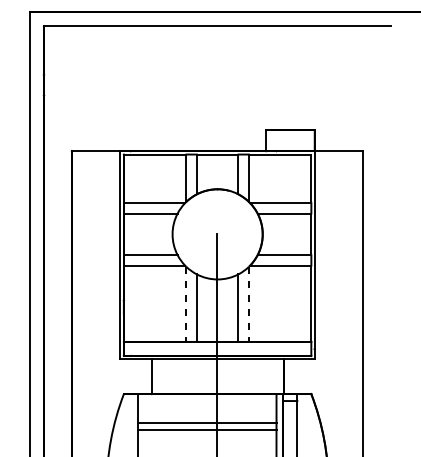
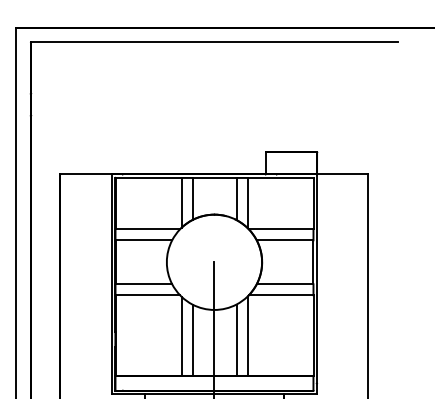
line: (186, 304) -> (181, 336), dashed -> solid
line: (248, 304) -> (247, 336), dashed -> solid

